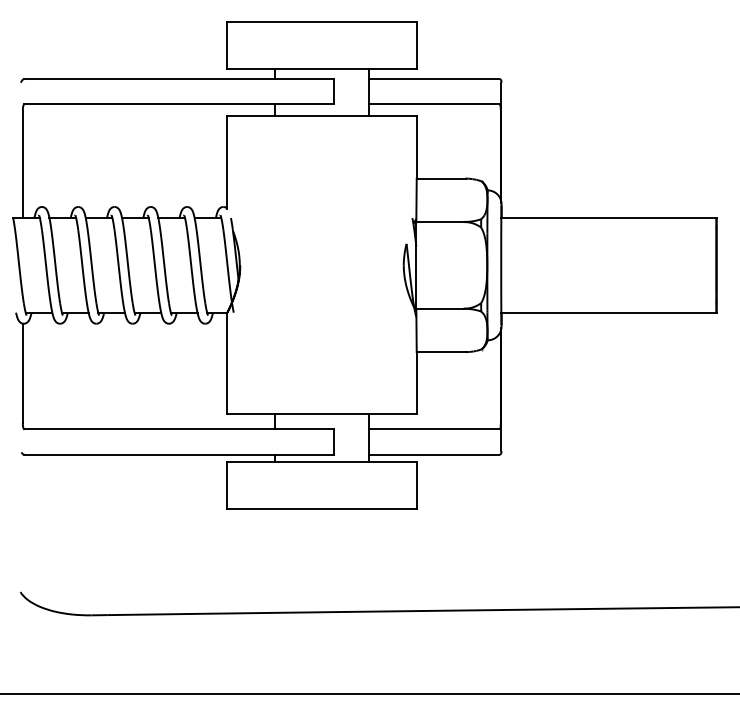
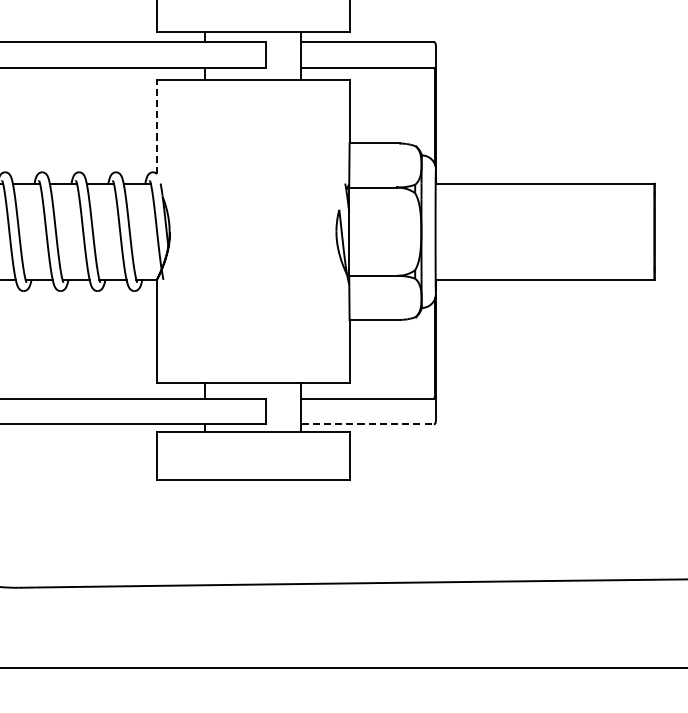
line: (227, 162) -> (157, 127), solid -> dashed
line: (434, 454) -> (367, 424), solid -> dashed

